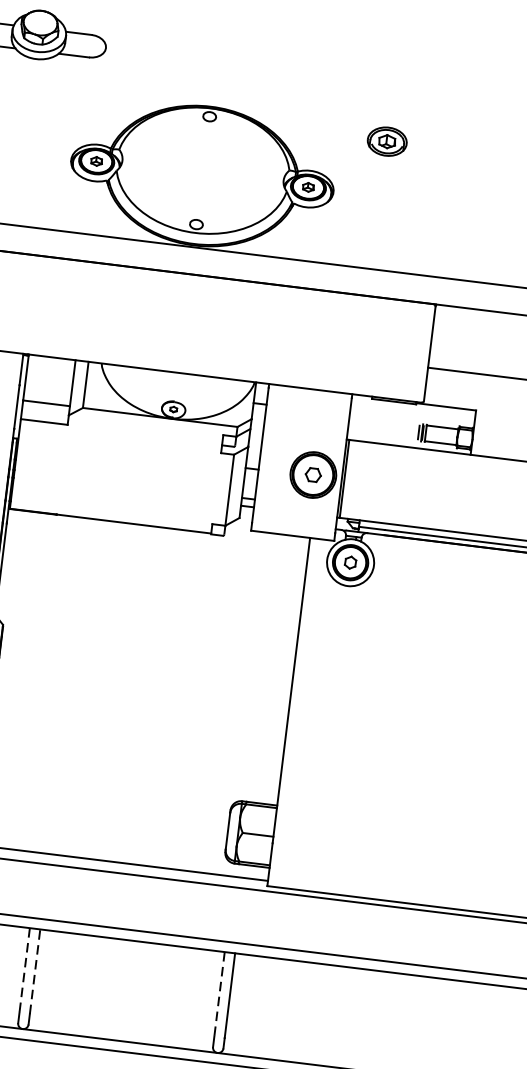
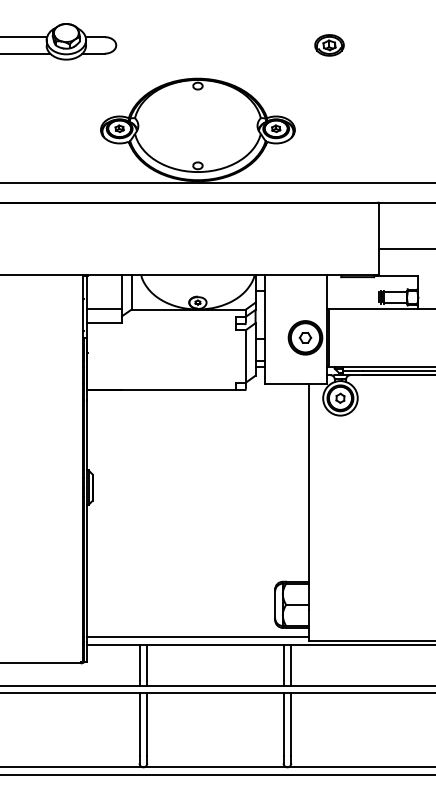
part: (387, 141) -> (329, 45), moved
line: (34, 890) -> (139, 665), added
line: (45, 891) -> (147, 665), added
line: (229, 914) -> (283, 665), added
line: (240, 915) -> (291, 665), added
line: (24, 971) -> (139, 725), dashed -> solid
line: (35, 971) -> (147, 724), dashed -> solid
line: (219, 995) -> (283, 725), dashed -> solid

